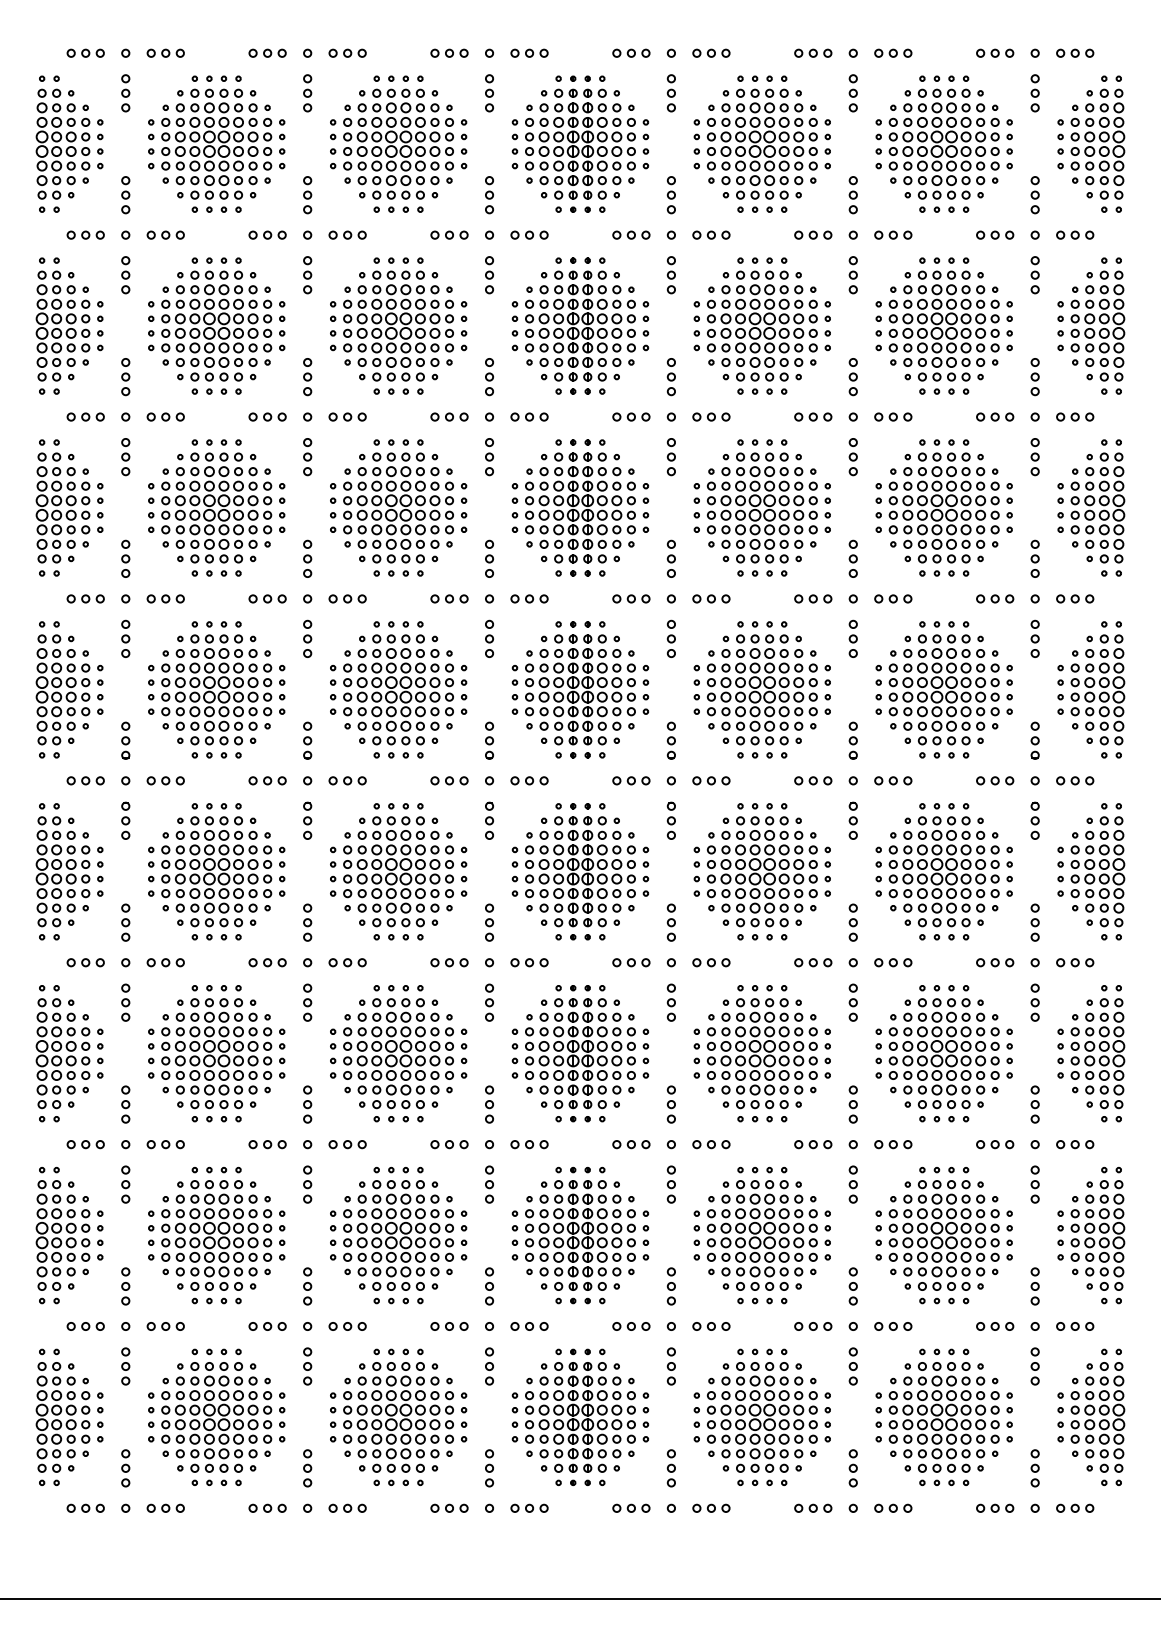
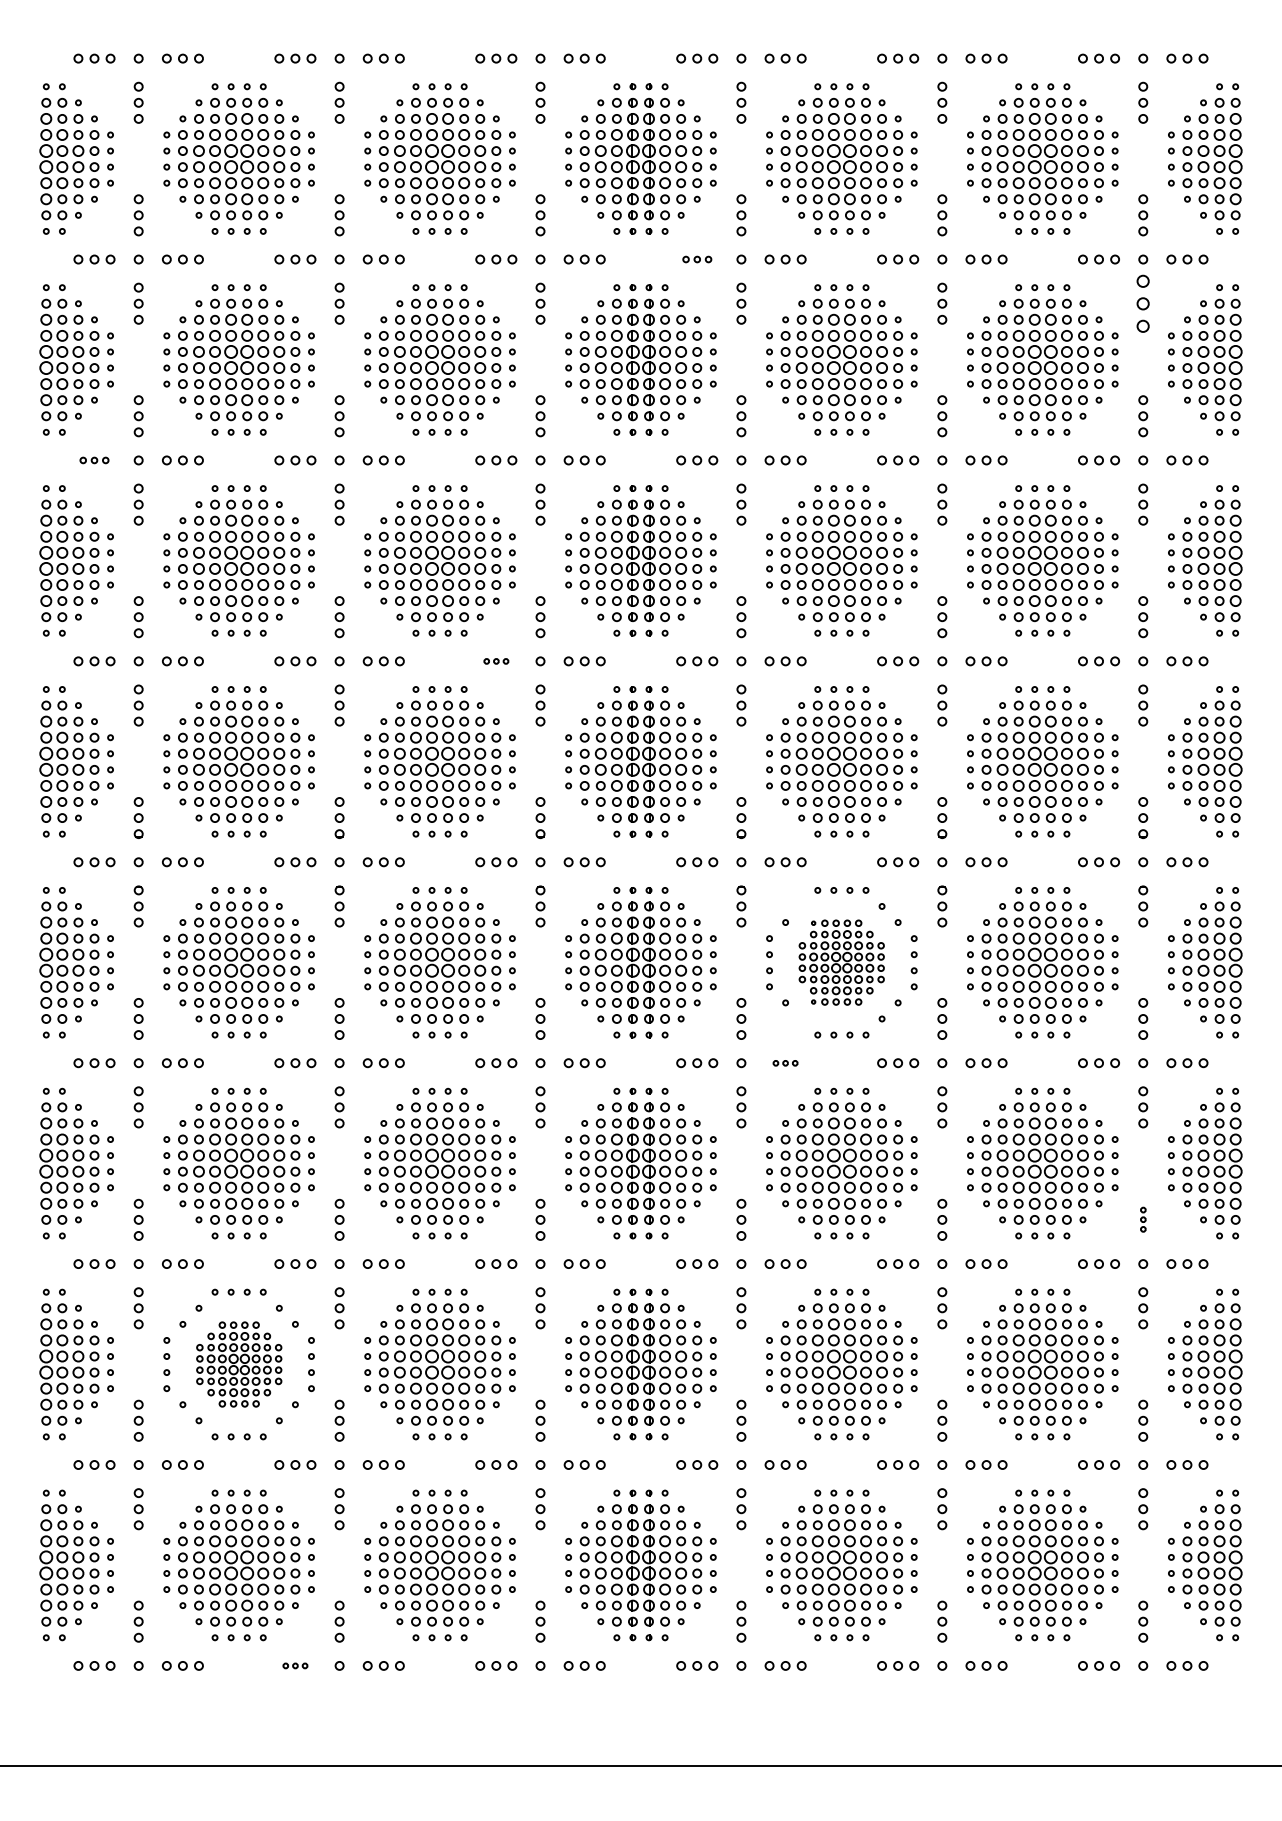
part: (631, 235) -> (697, 259), size x0.7
part: (1035, 274) -> (1143, 303), size x1.4
part: (85, 417) -> (94, 460), size x0.7
part: (449, 599) -> (496, 661), size x0.6
part: (762, 871) -> (841, 962), size x0.7
part: (711, 963) -> (785, 1063), size x0.6
part: (1035, 1104) -> (1143, 1219), size x0.6
part: (217, 1235) -> (239, 1364), size x0.7
part: (267, 1508) -> (295, 1665), size x0.6

